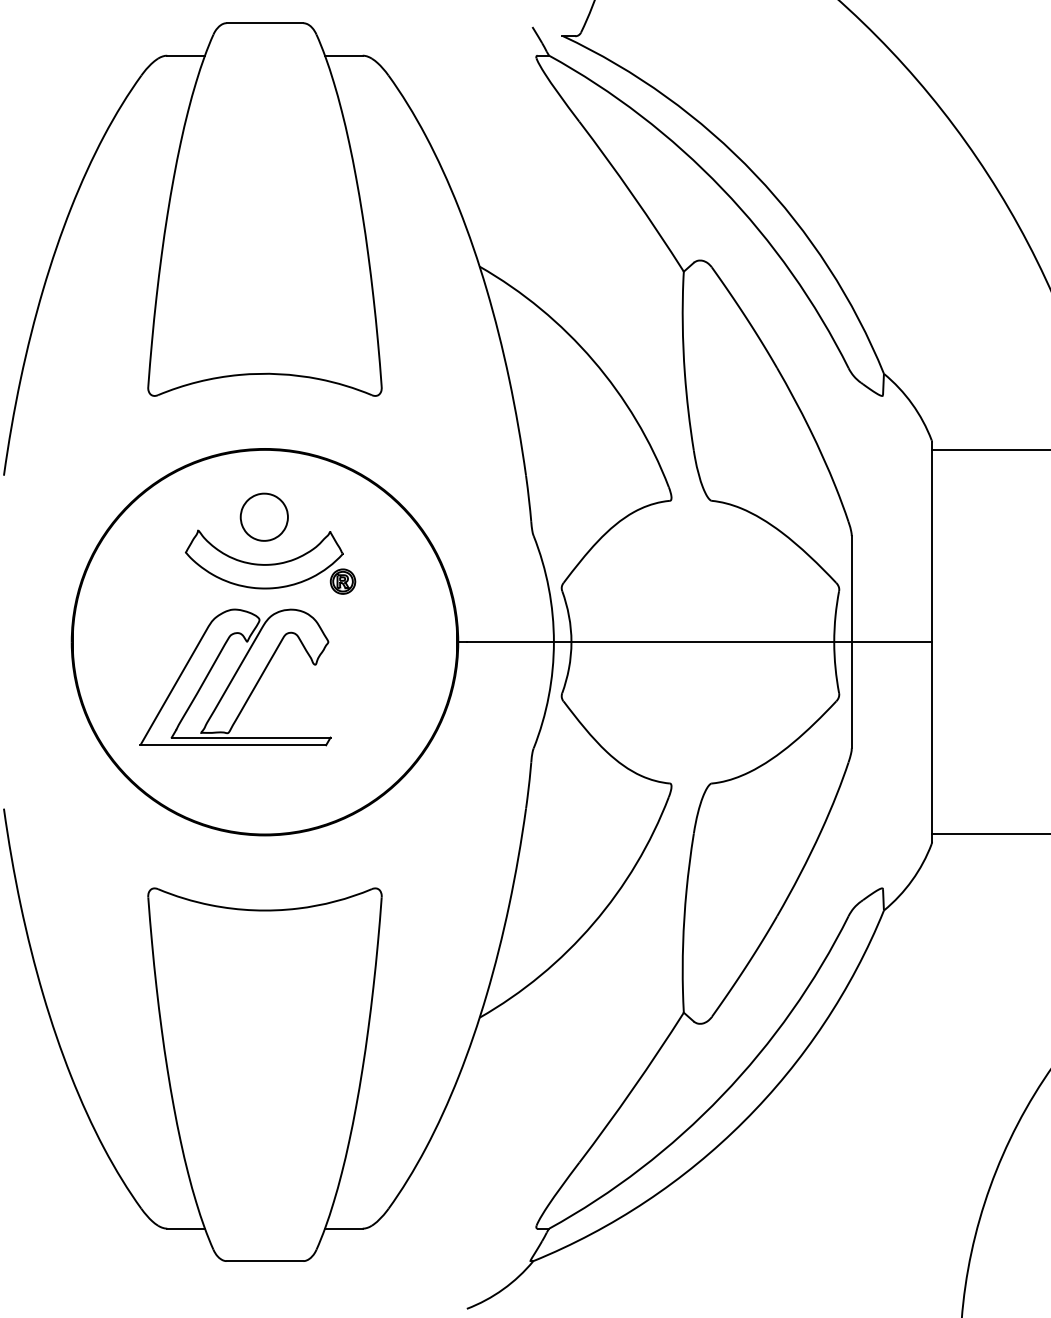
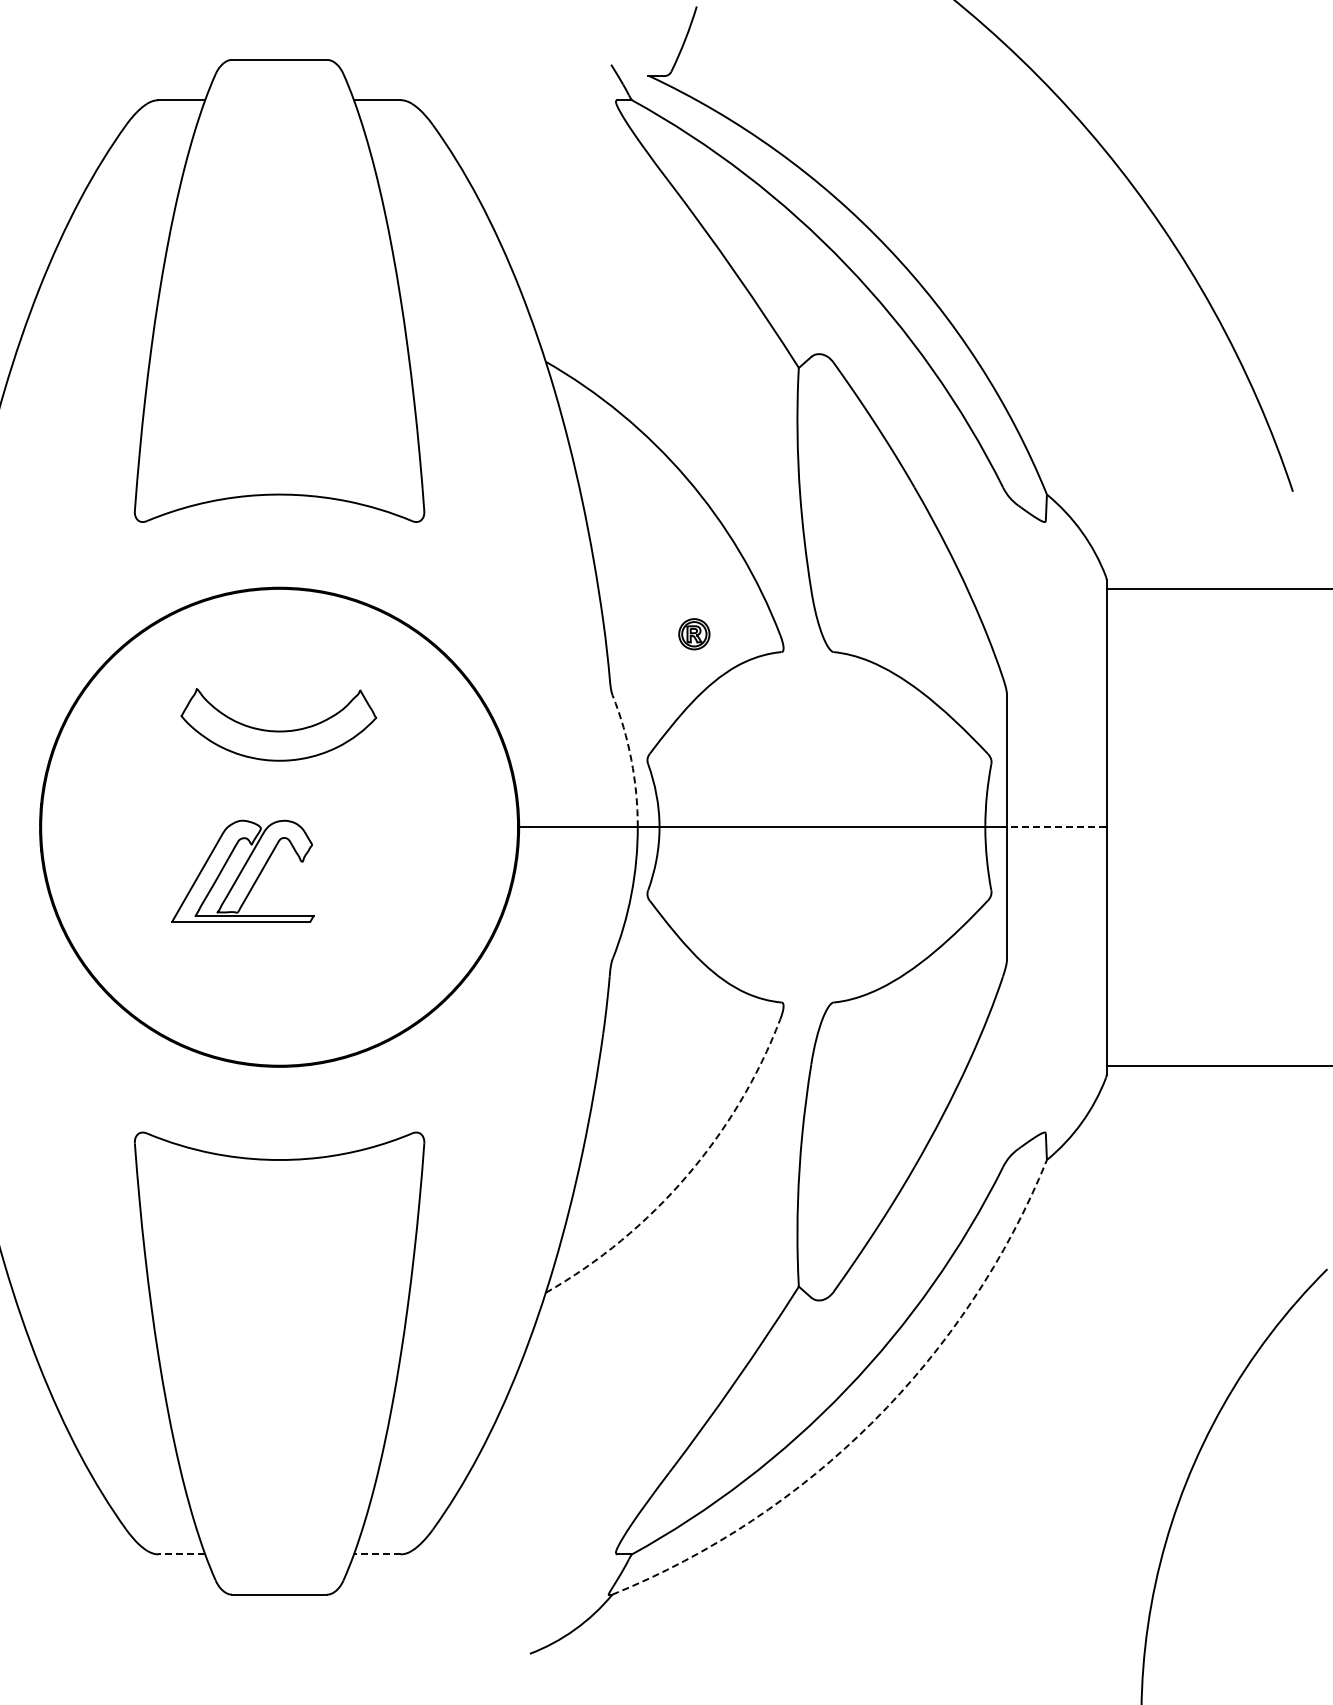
part: (264, 517) -> (278, 672), removed
part: (343, 581) -> (694, 634), moved
arc: (548, 588) -> (631, 760), solid -> dashed
line: (891, 642) -> (1056, 827), solid -> dashed
part: (235, 677) -> (242, 871), size x0.6
arc: (593, 923) -> (686, 1176), solid -> dashed
arc: (744, 1121) -> (873, 1421), solid -> dashed
line: (185, 1228) -> (181, 1554), solid -> dashed
line: (343, 1228) -> (376, 1554), solid -> dashed

